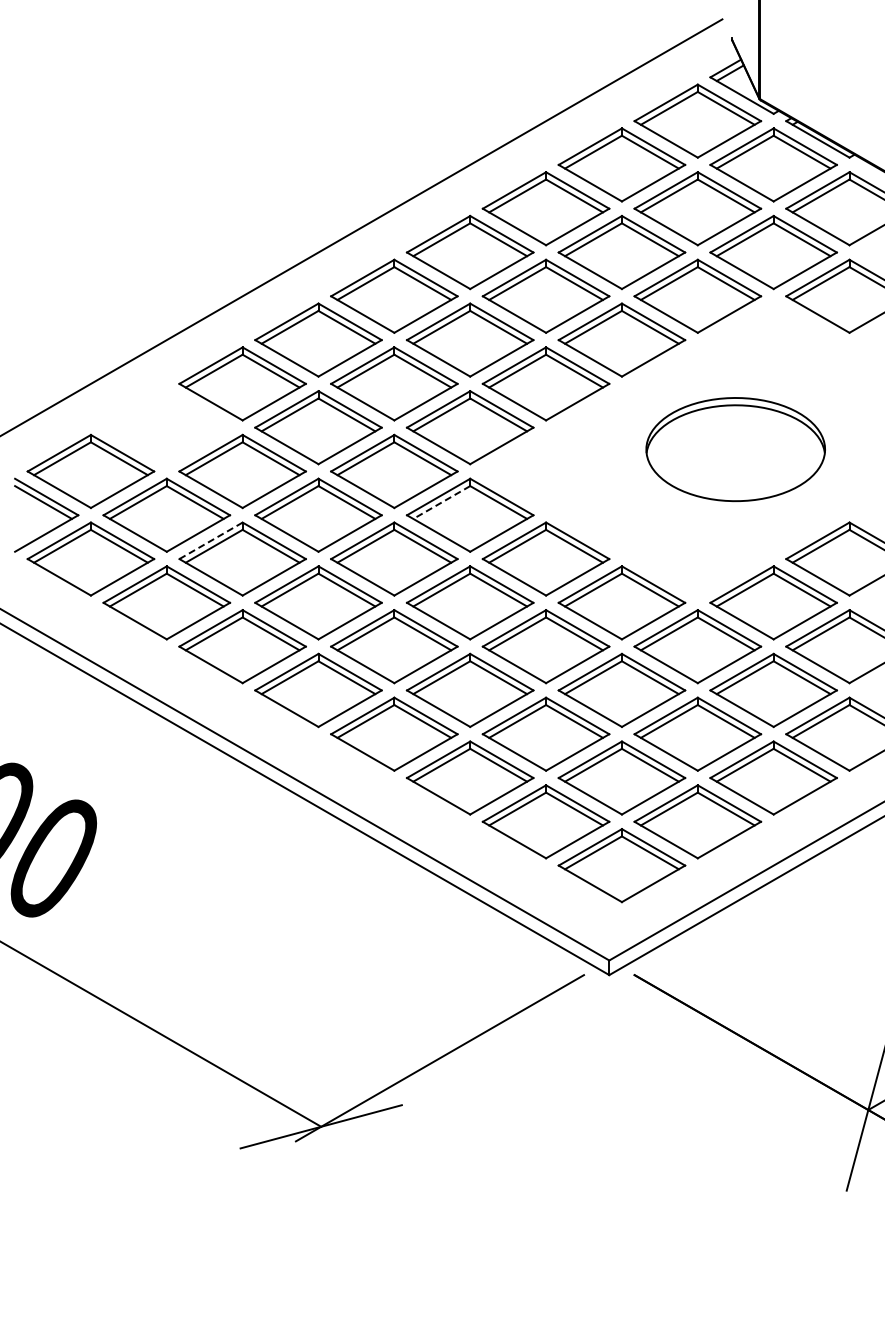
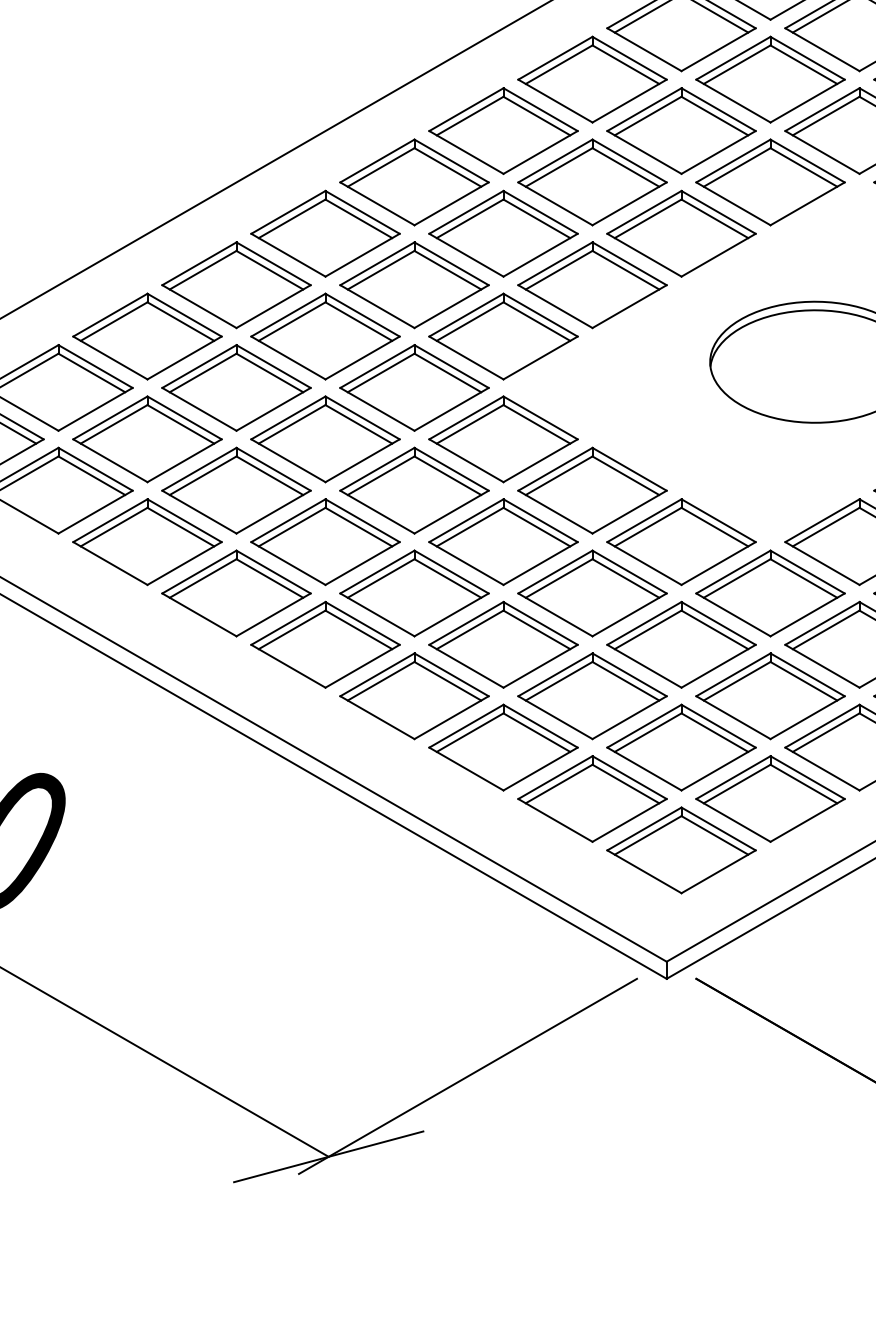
part: (166, 427) -> (147, 336), added
line: (441, 502) -> (469, 424), dashed -> solid
line: (210, 541) -> (198, 470), dashed -> solid

